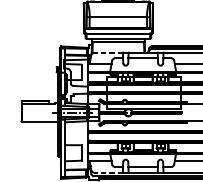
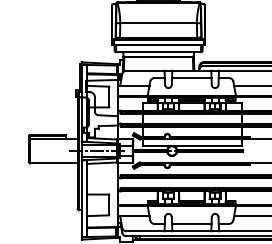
line: (107, 52) -> (144, 70), dashed -> solid
line: (107, 172) -> (144, 231), dashed -> solid

